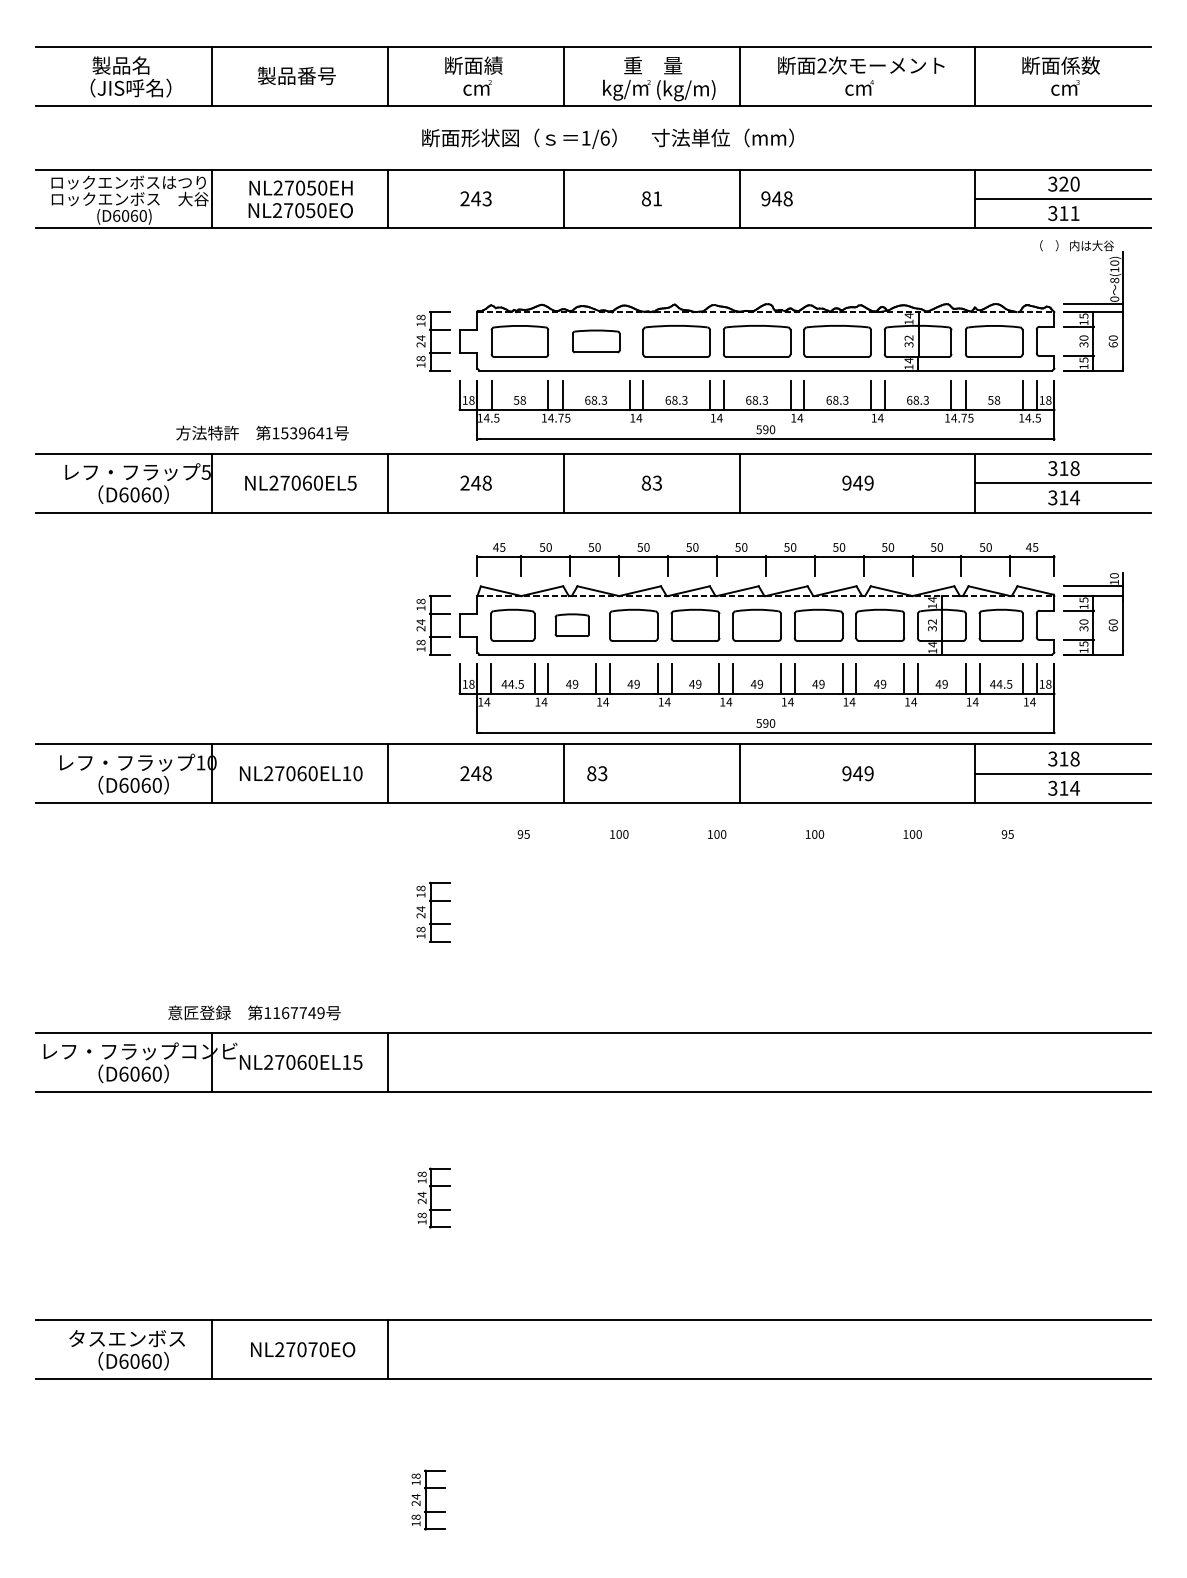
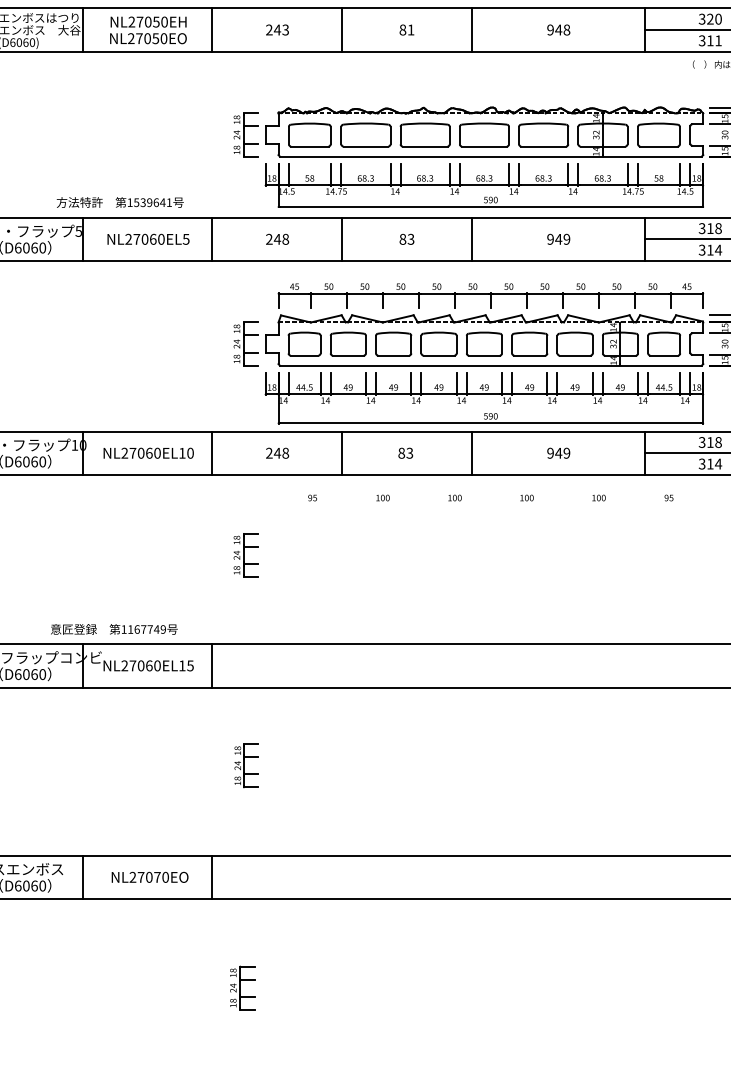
text: (776, 198) -> (558, 29), moved
part: (596, 341) -> (366, 135), size x1.43
part: (572, 624) -> (348, 343), size x1.43
text: (597, 773) -> (405, 453), moved

